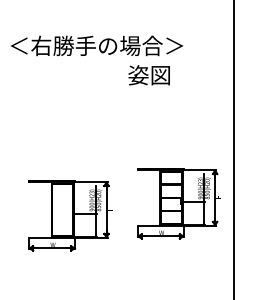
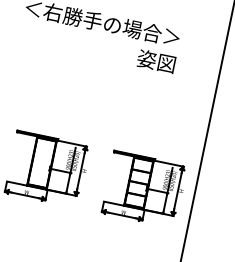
text: (148, 75) -> (155, 61), moved
part: (178, 203) -> (144, 189), moved

